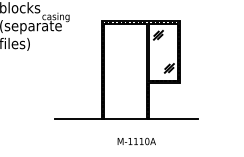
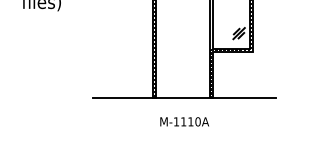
text: (136, 141) -> (184, 121), moved

